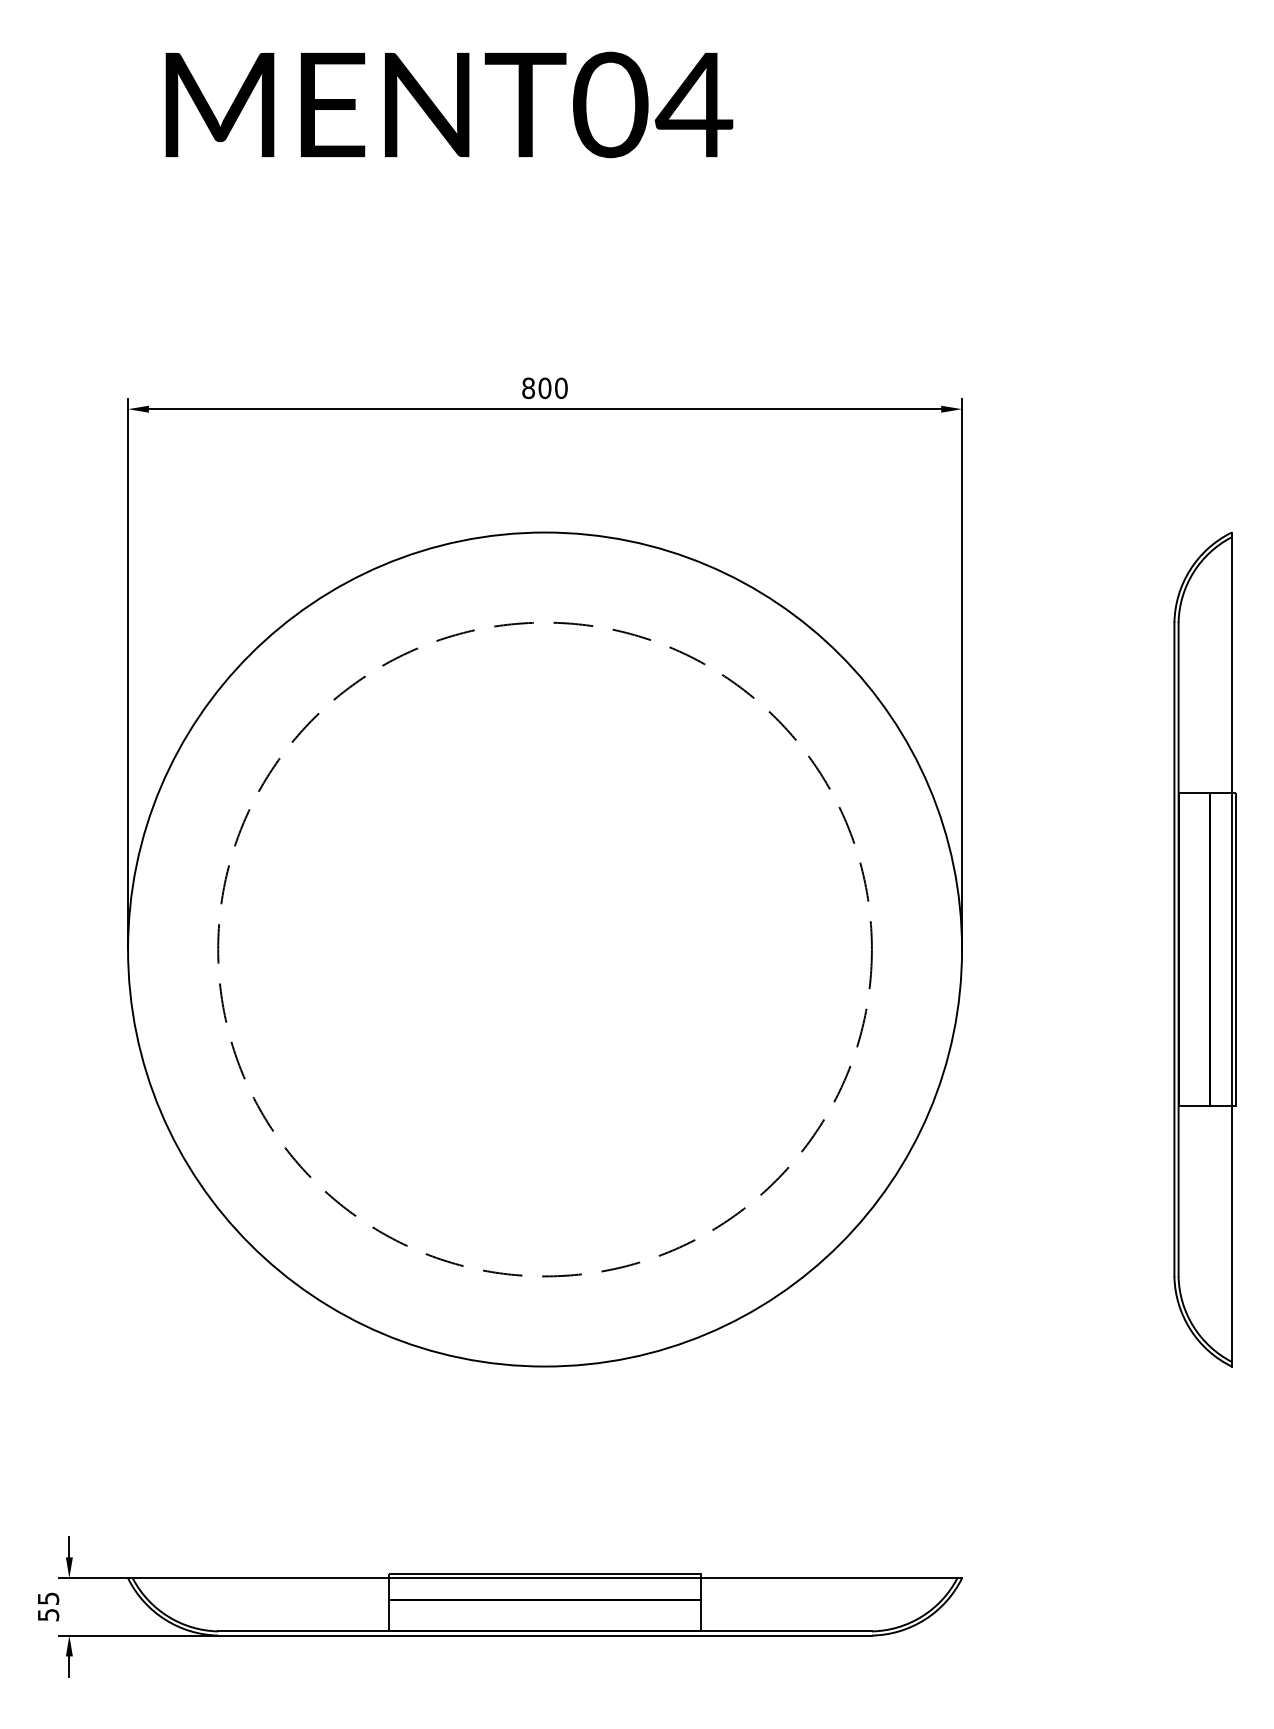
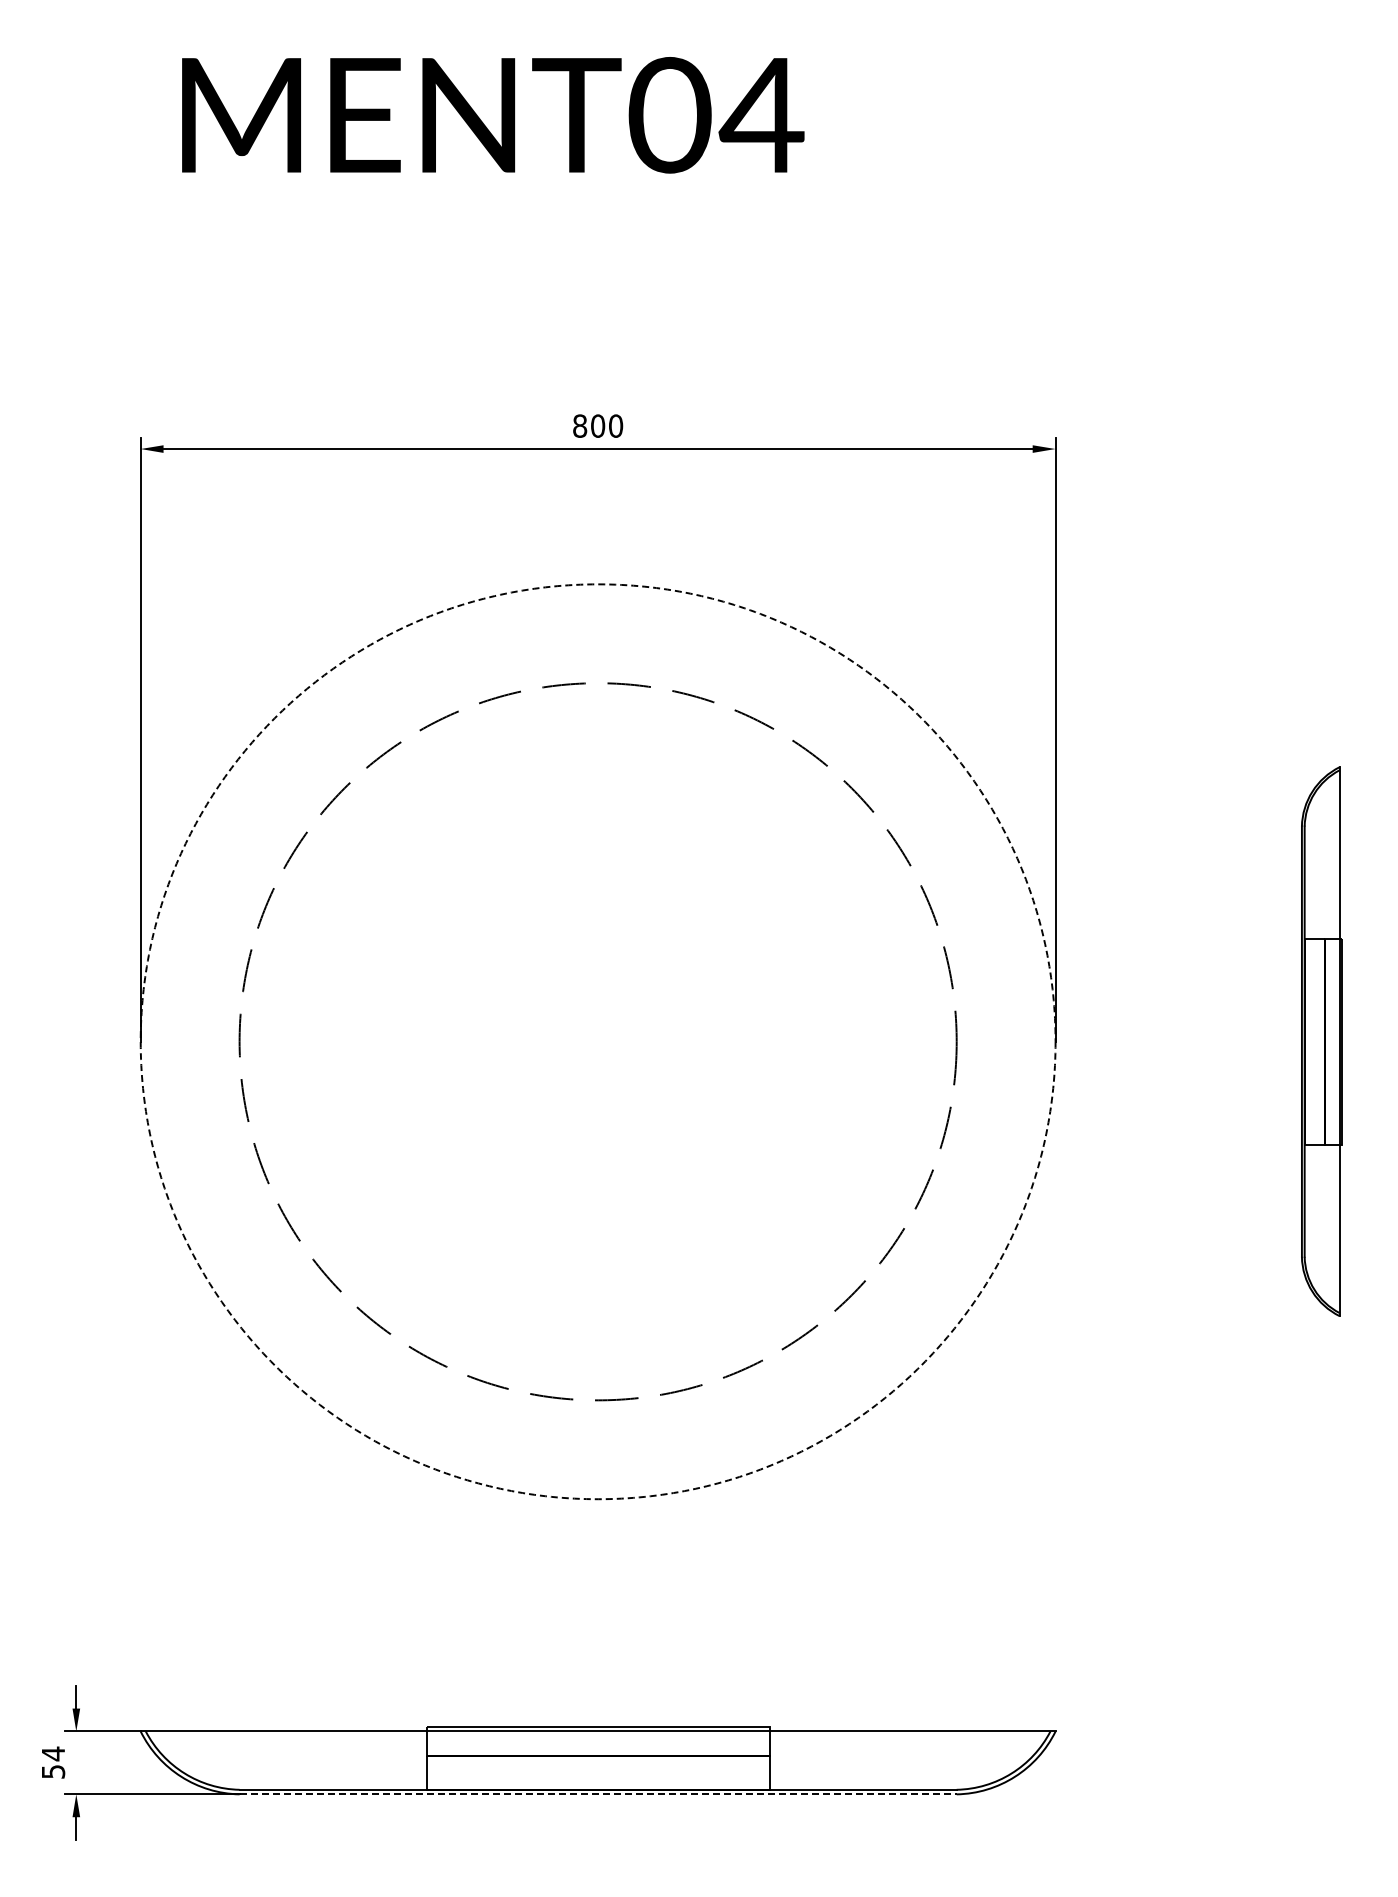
circle: (544, 949) -> (597, 1041), solid -> dashed
part: (1204, 949) -> (1321, 1041), size x0.6
text: (48, 1598) -> (53, 1753), 55 -> 54
line: (545, 1635) -> (598, 1794), solid -> dashed

